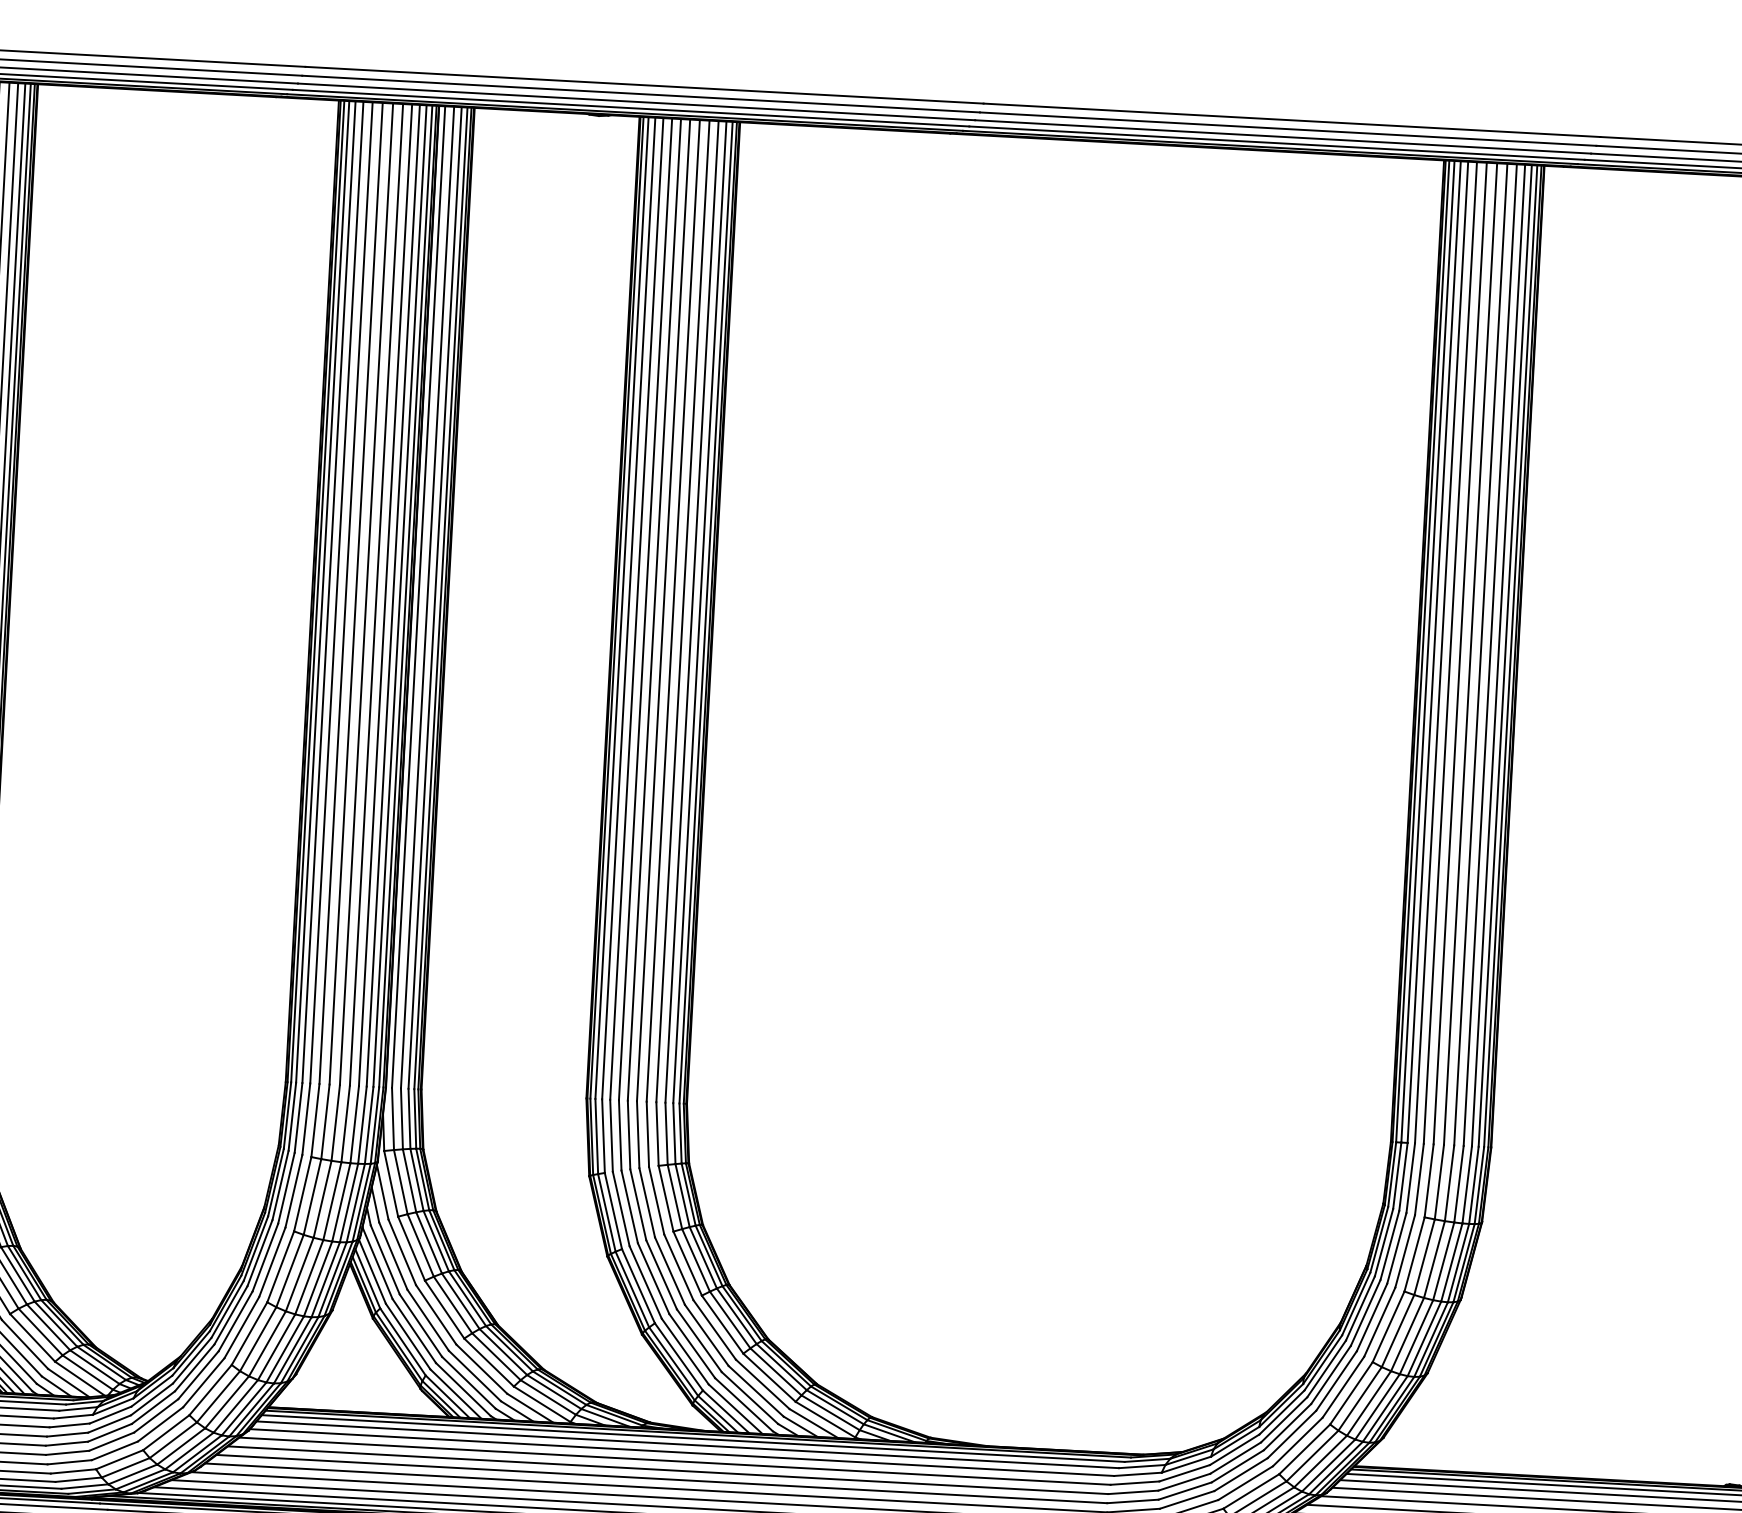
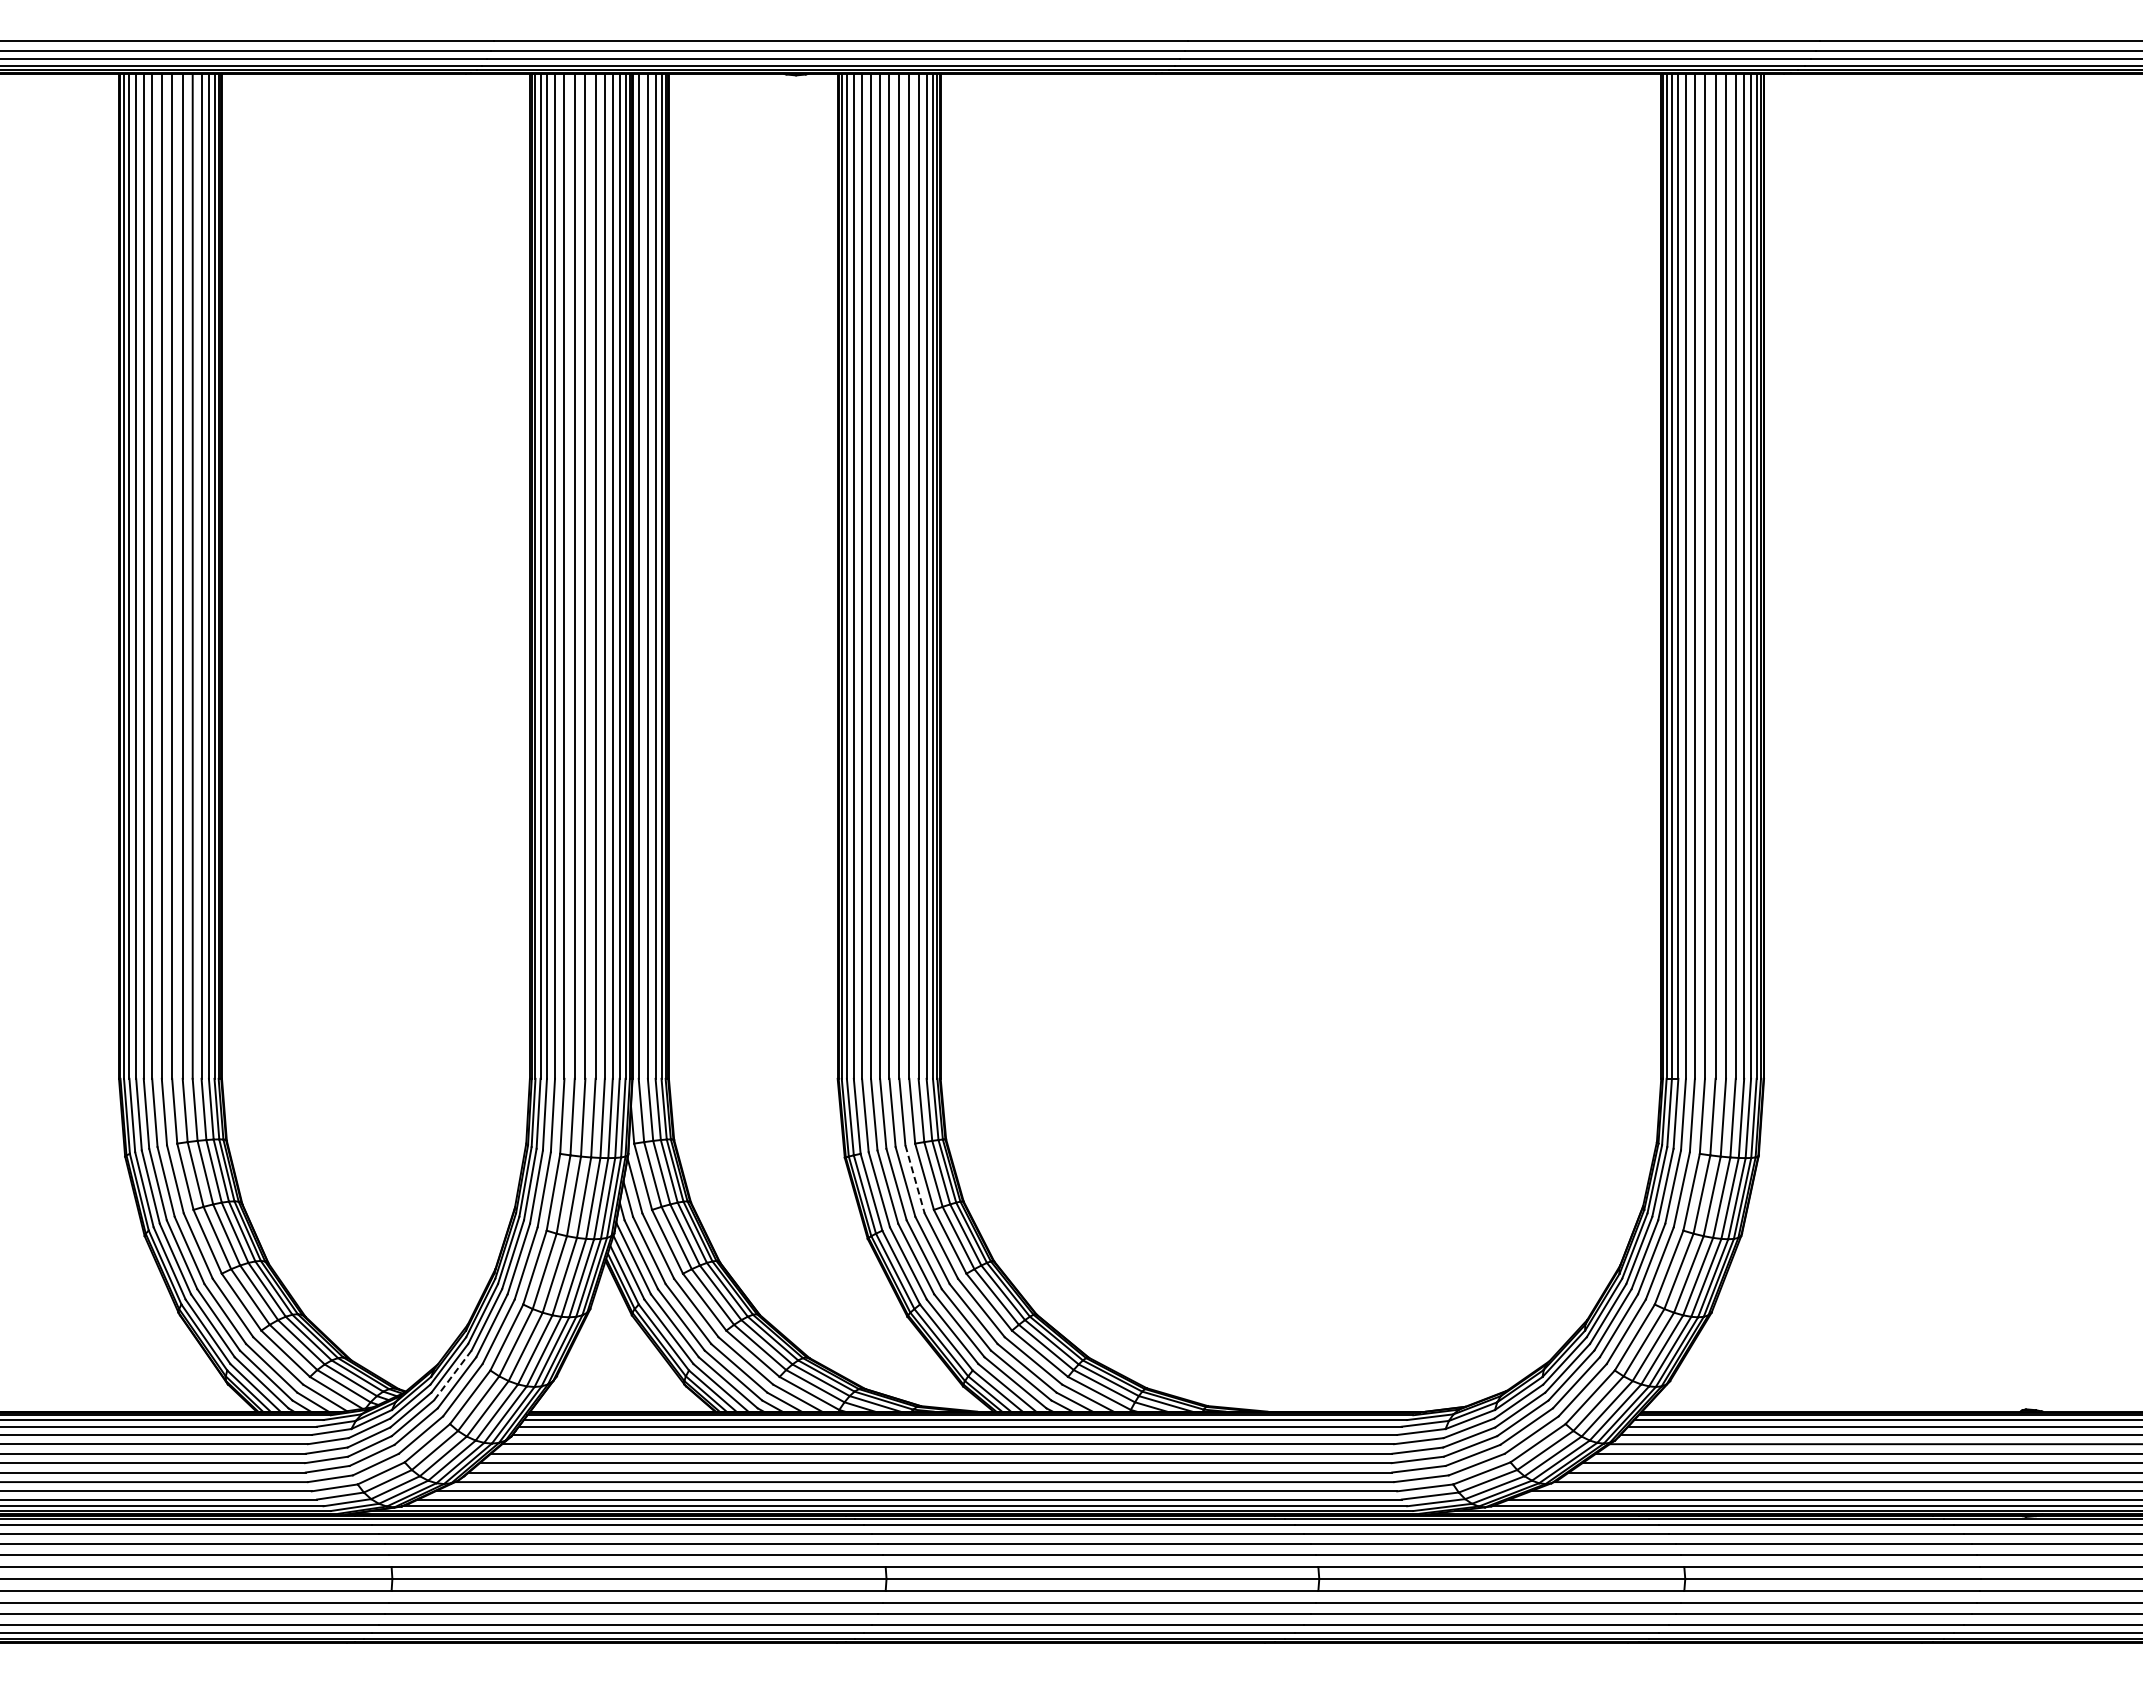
line: (657, 1200) -> (915, 1179), solid -> dashed
line: (194, 1367) -> (452, 1375), solid -> dashed

